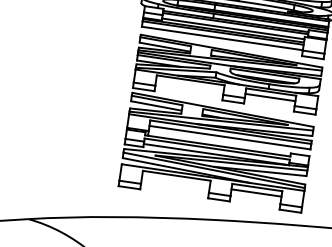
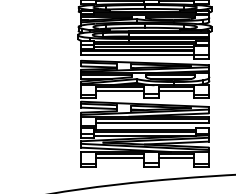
line: (189, 86) -> (119, 91), added
line: (175, 181) -> (119, 158), added

